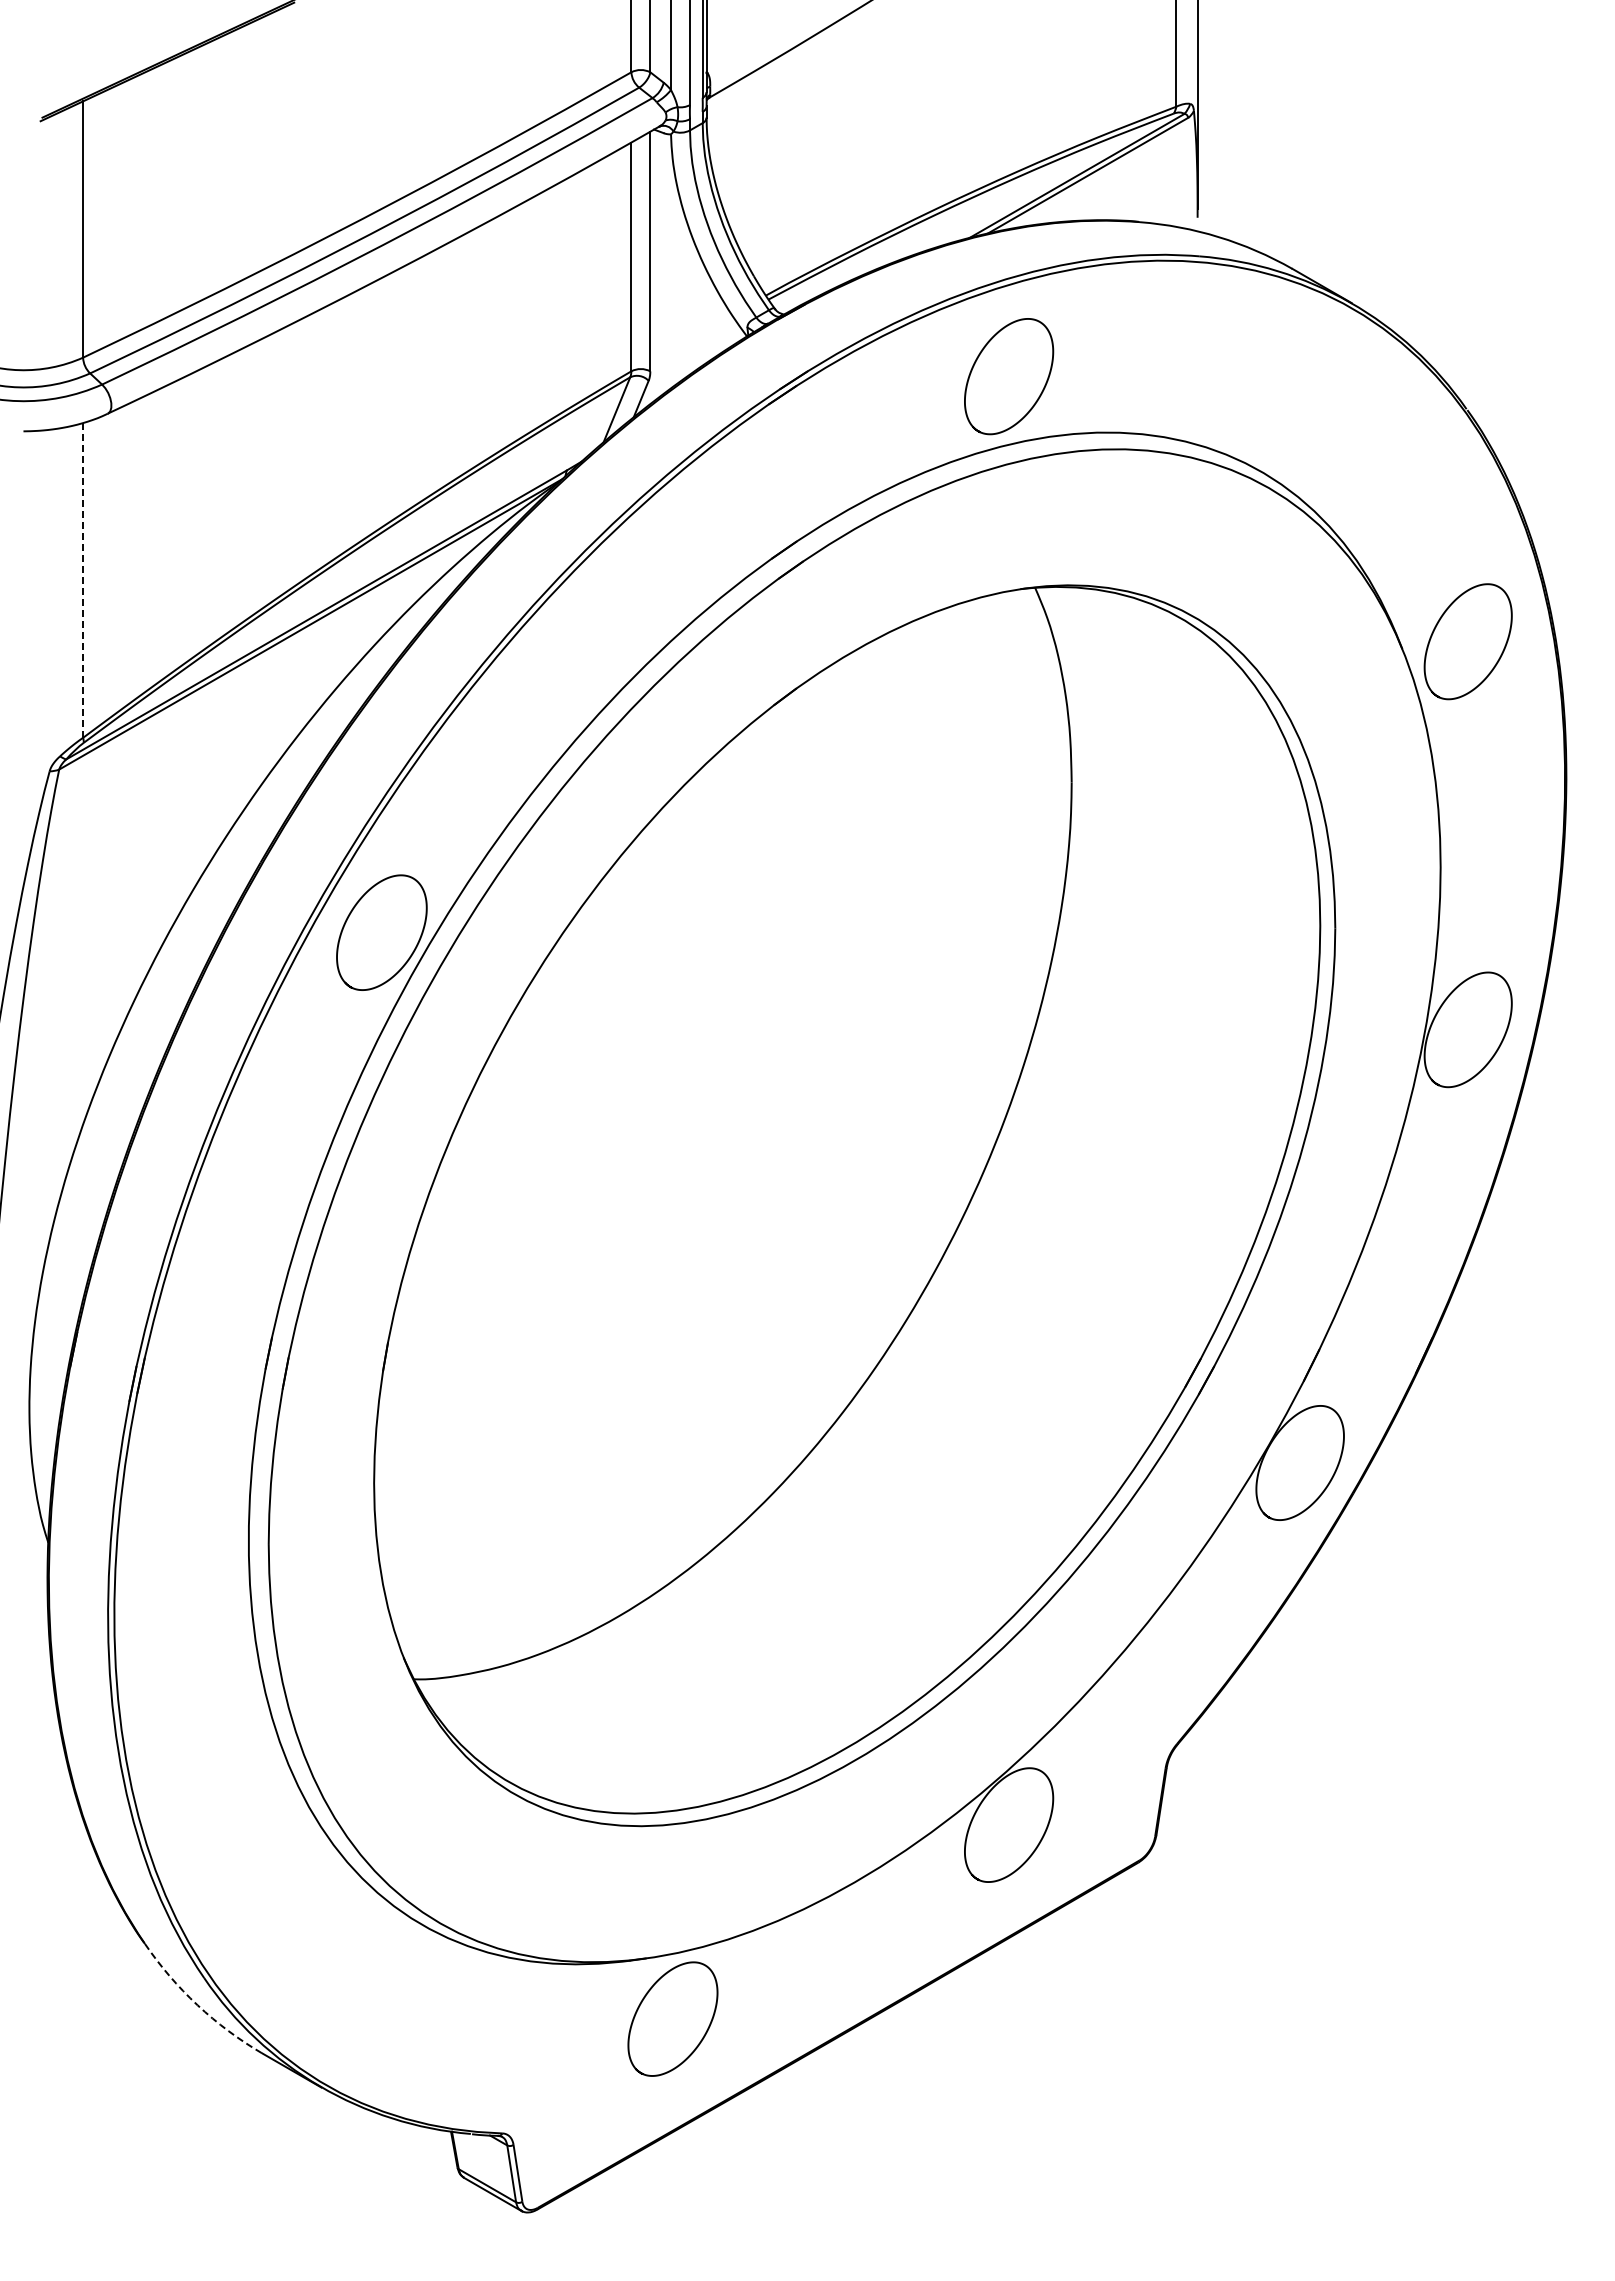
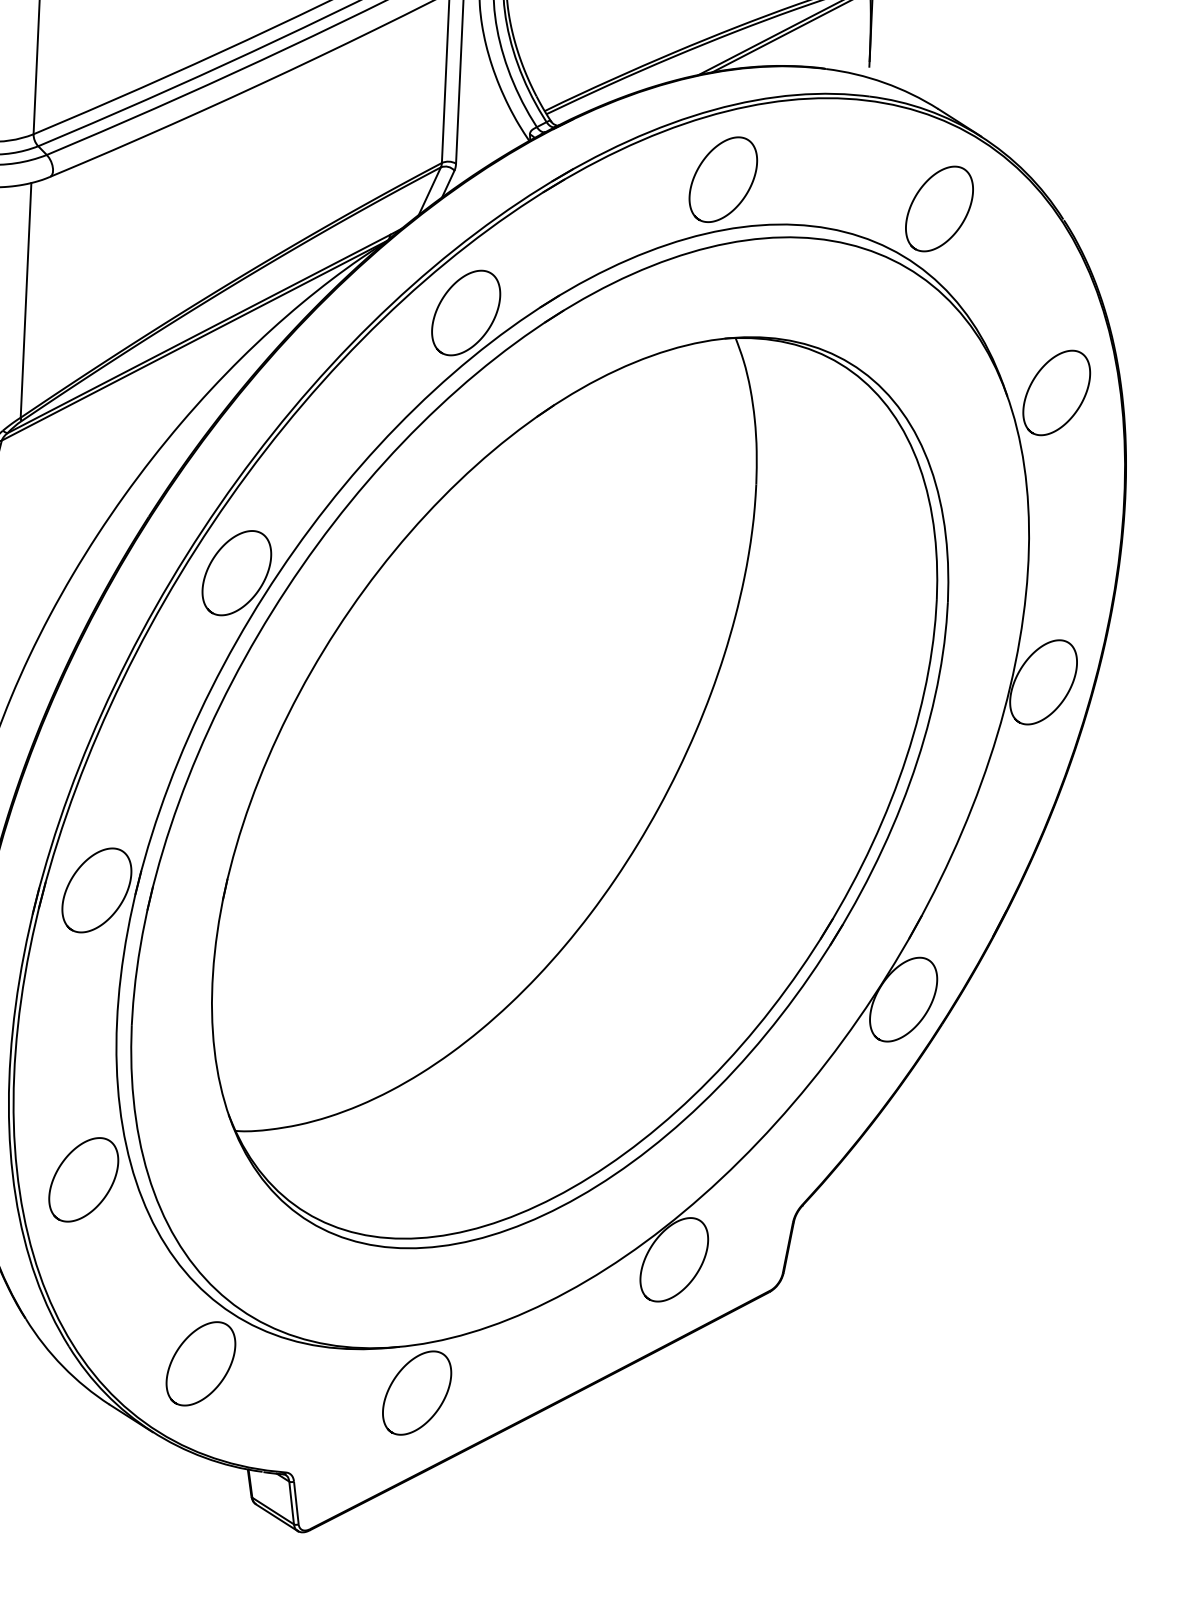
curve: (1271, 382) -> (918, 193), added
curve: (640, 555) -> (442, 300), added
line: (83, 579) -> (26, 299), dashed -> solid
curve: (184, 1345) -> (75, 874), added
curve: (182, 1737) -> (60, 1166), added
curve: (353, 1972) -> (180, 1347), added
arc: (197, 2005) -> (63, 1366), dashed -> solid

